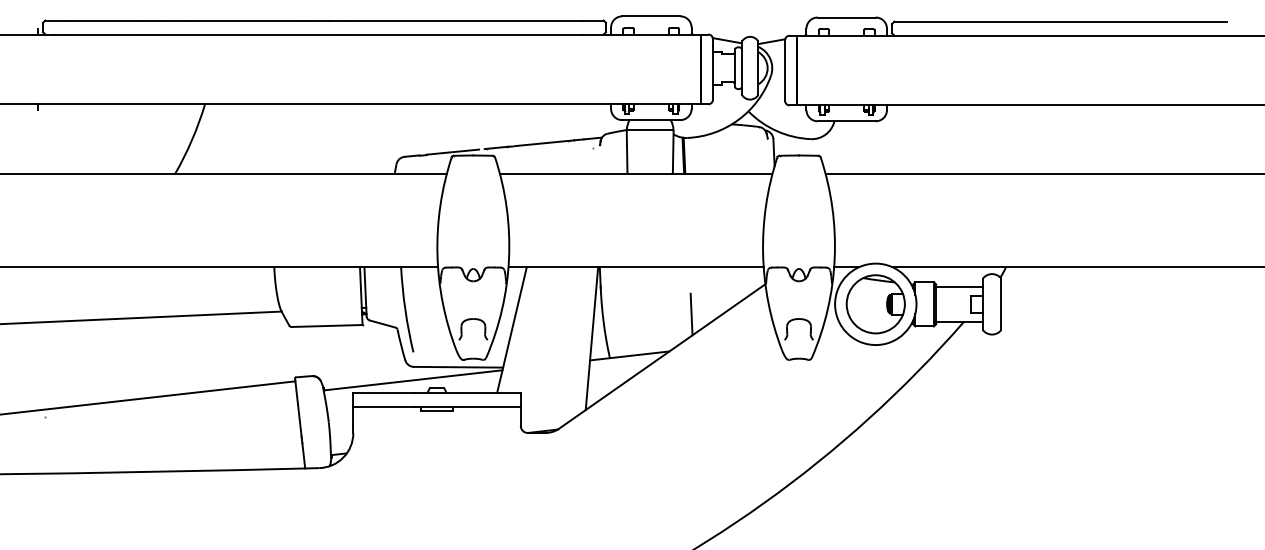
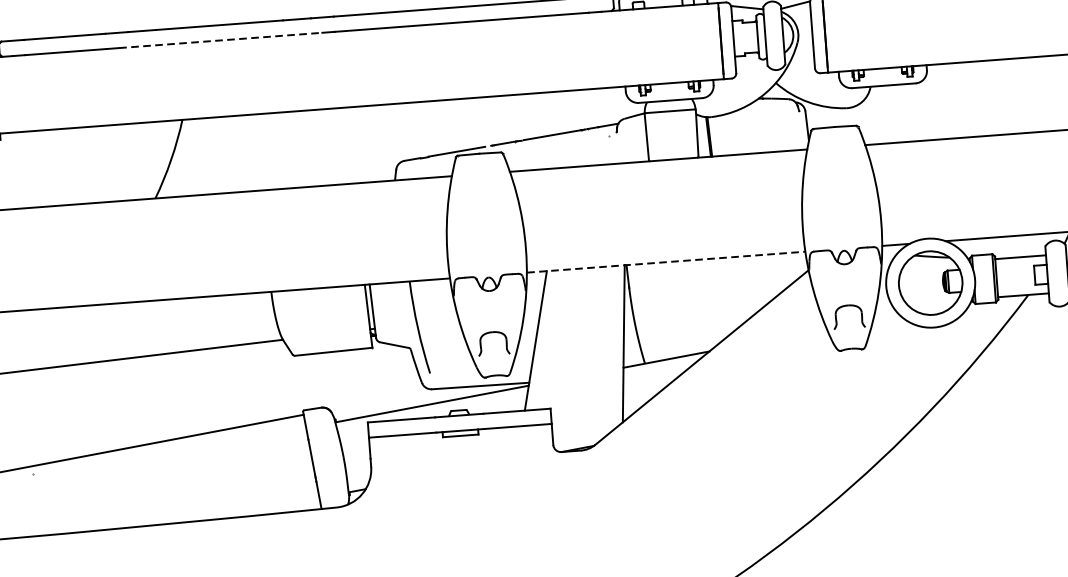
line: (245, 34) -> (220, 40), solid -> dashed
line: (636, 267) -> (666, 262), solid -> dashed
line: (691, 314) -> (730, 309), removed

